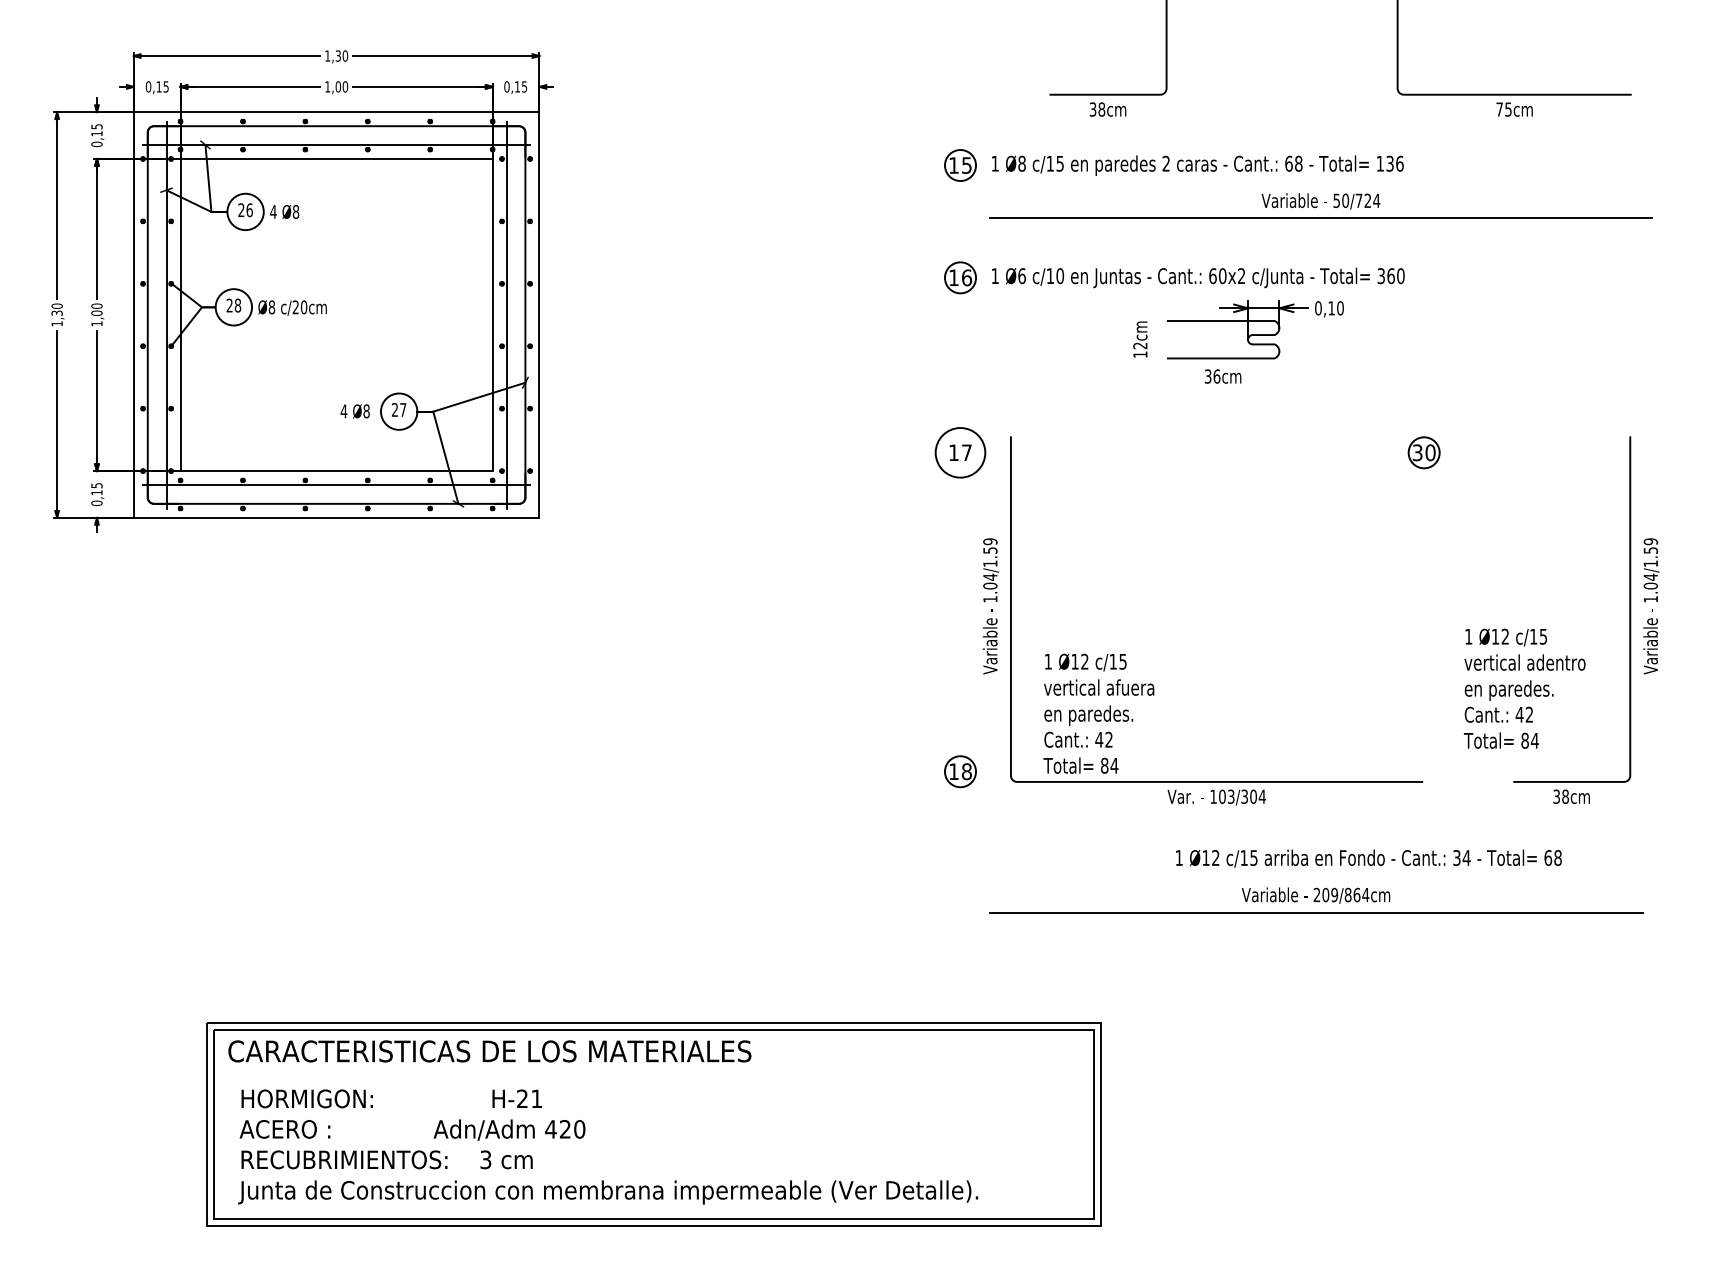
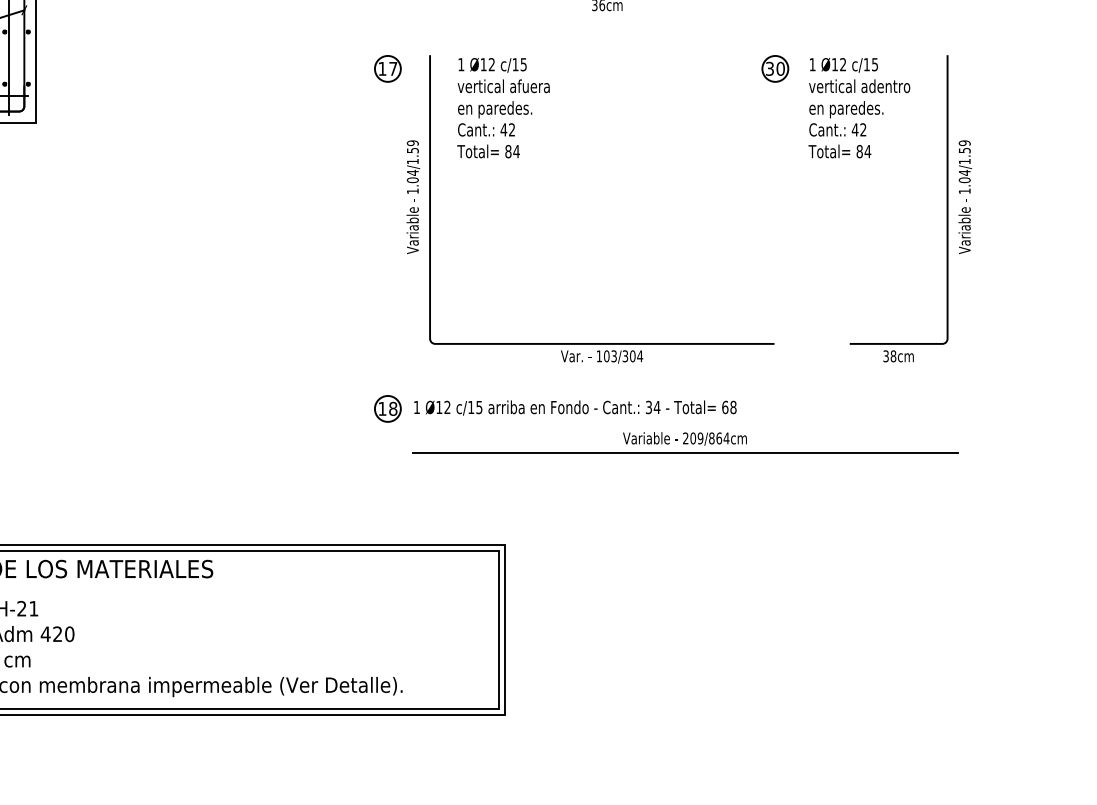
circle: (960, 452) -> (387, 68), size x0.62
text: (1524, 688) -> (859, 107), moved
text: (1098, 713) -> (503, 107), moved
part: (960, 771) -> (387, 408), moved
text: (1368, 858) -> (575, 407), moved

